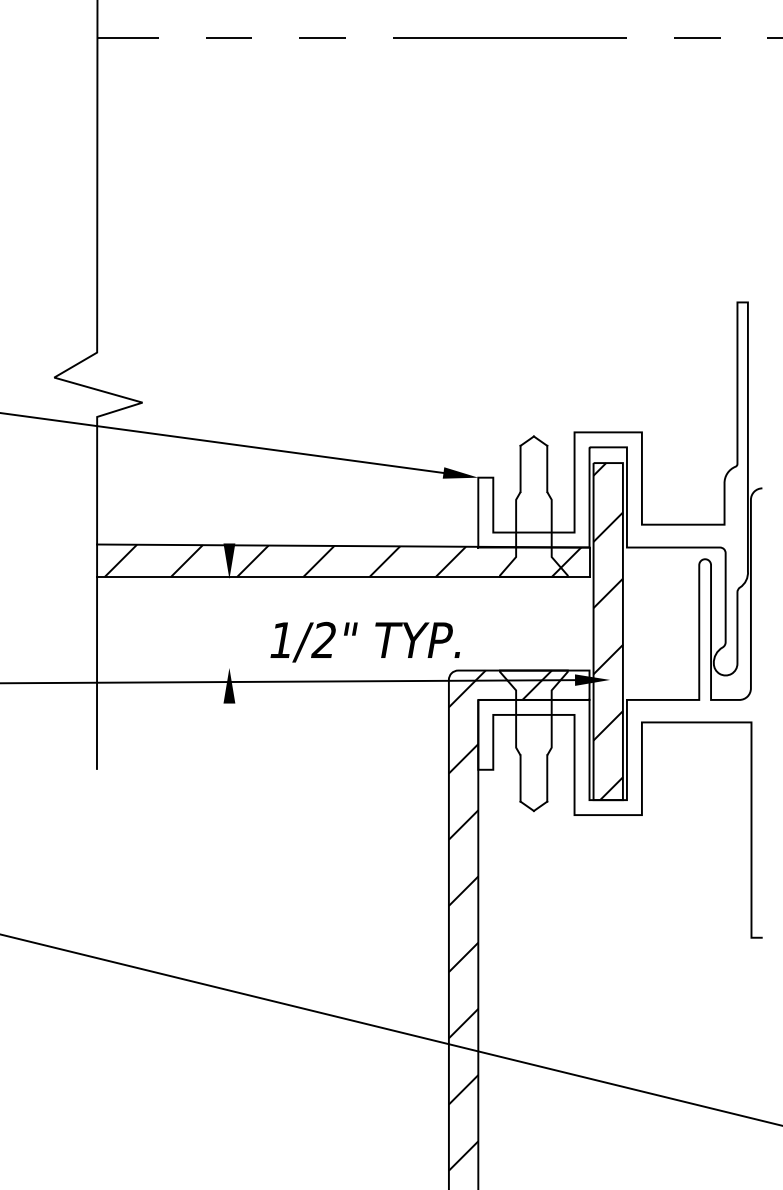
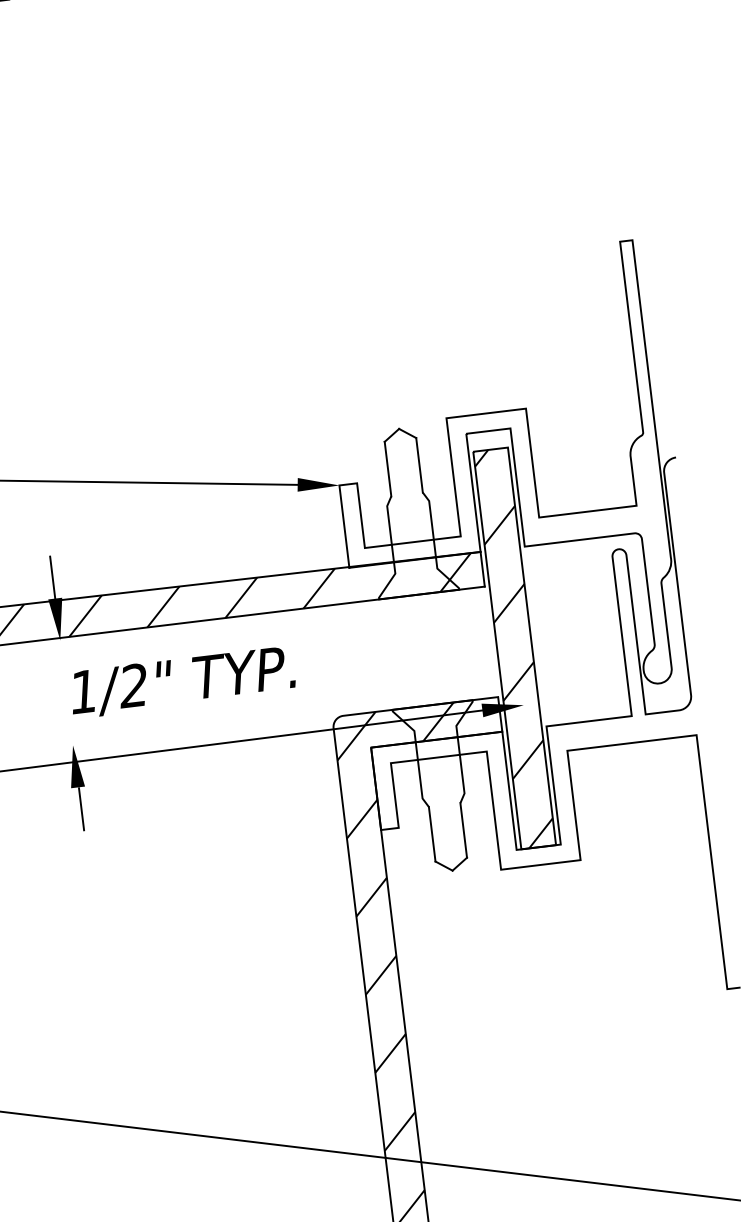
line: (229, 525) -> (52, 577), added
text: (364, 641) -> (181, 681), moved
line: (230, 721) -> (81, 808), added

